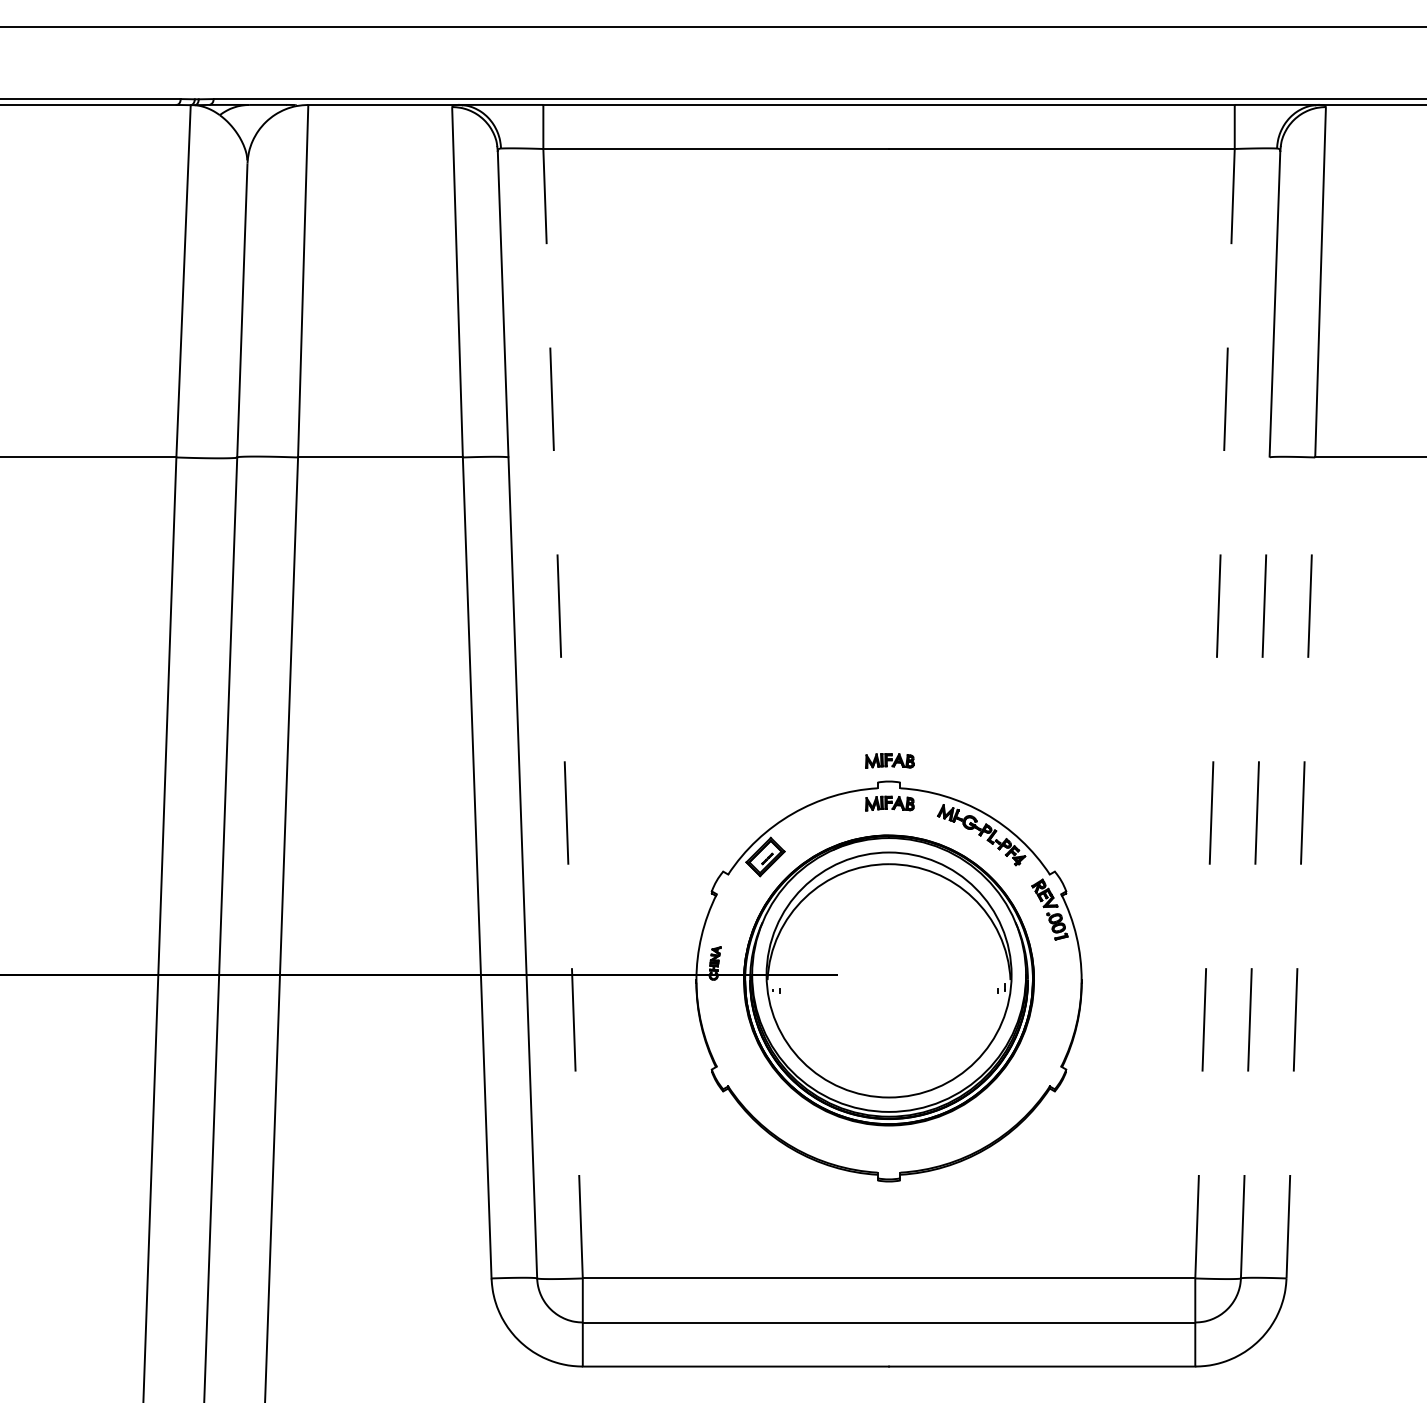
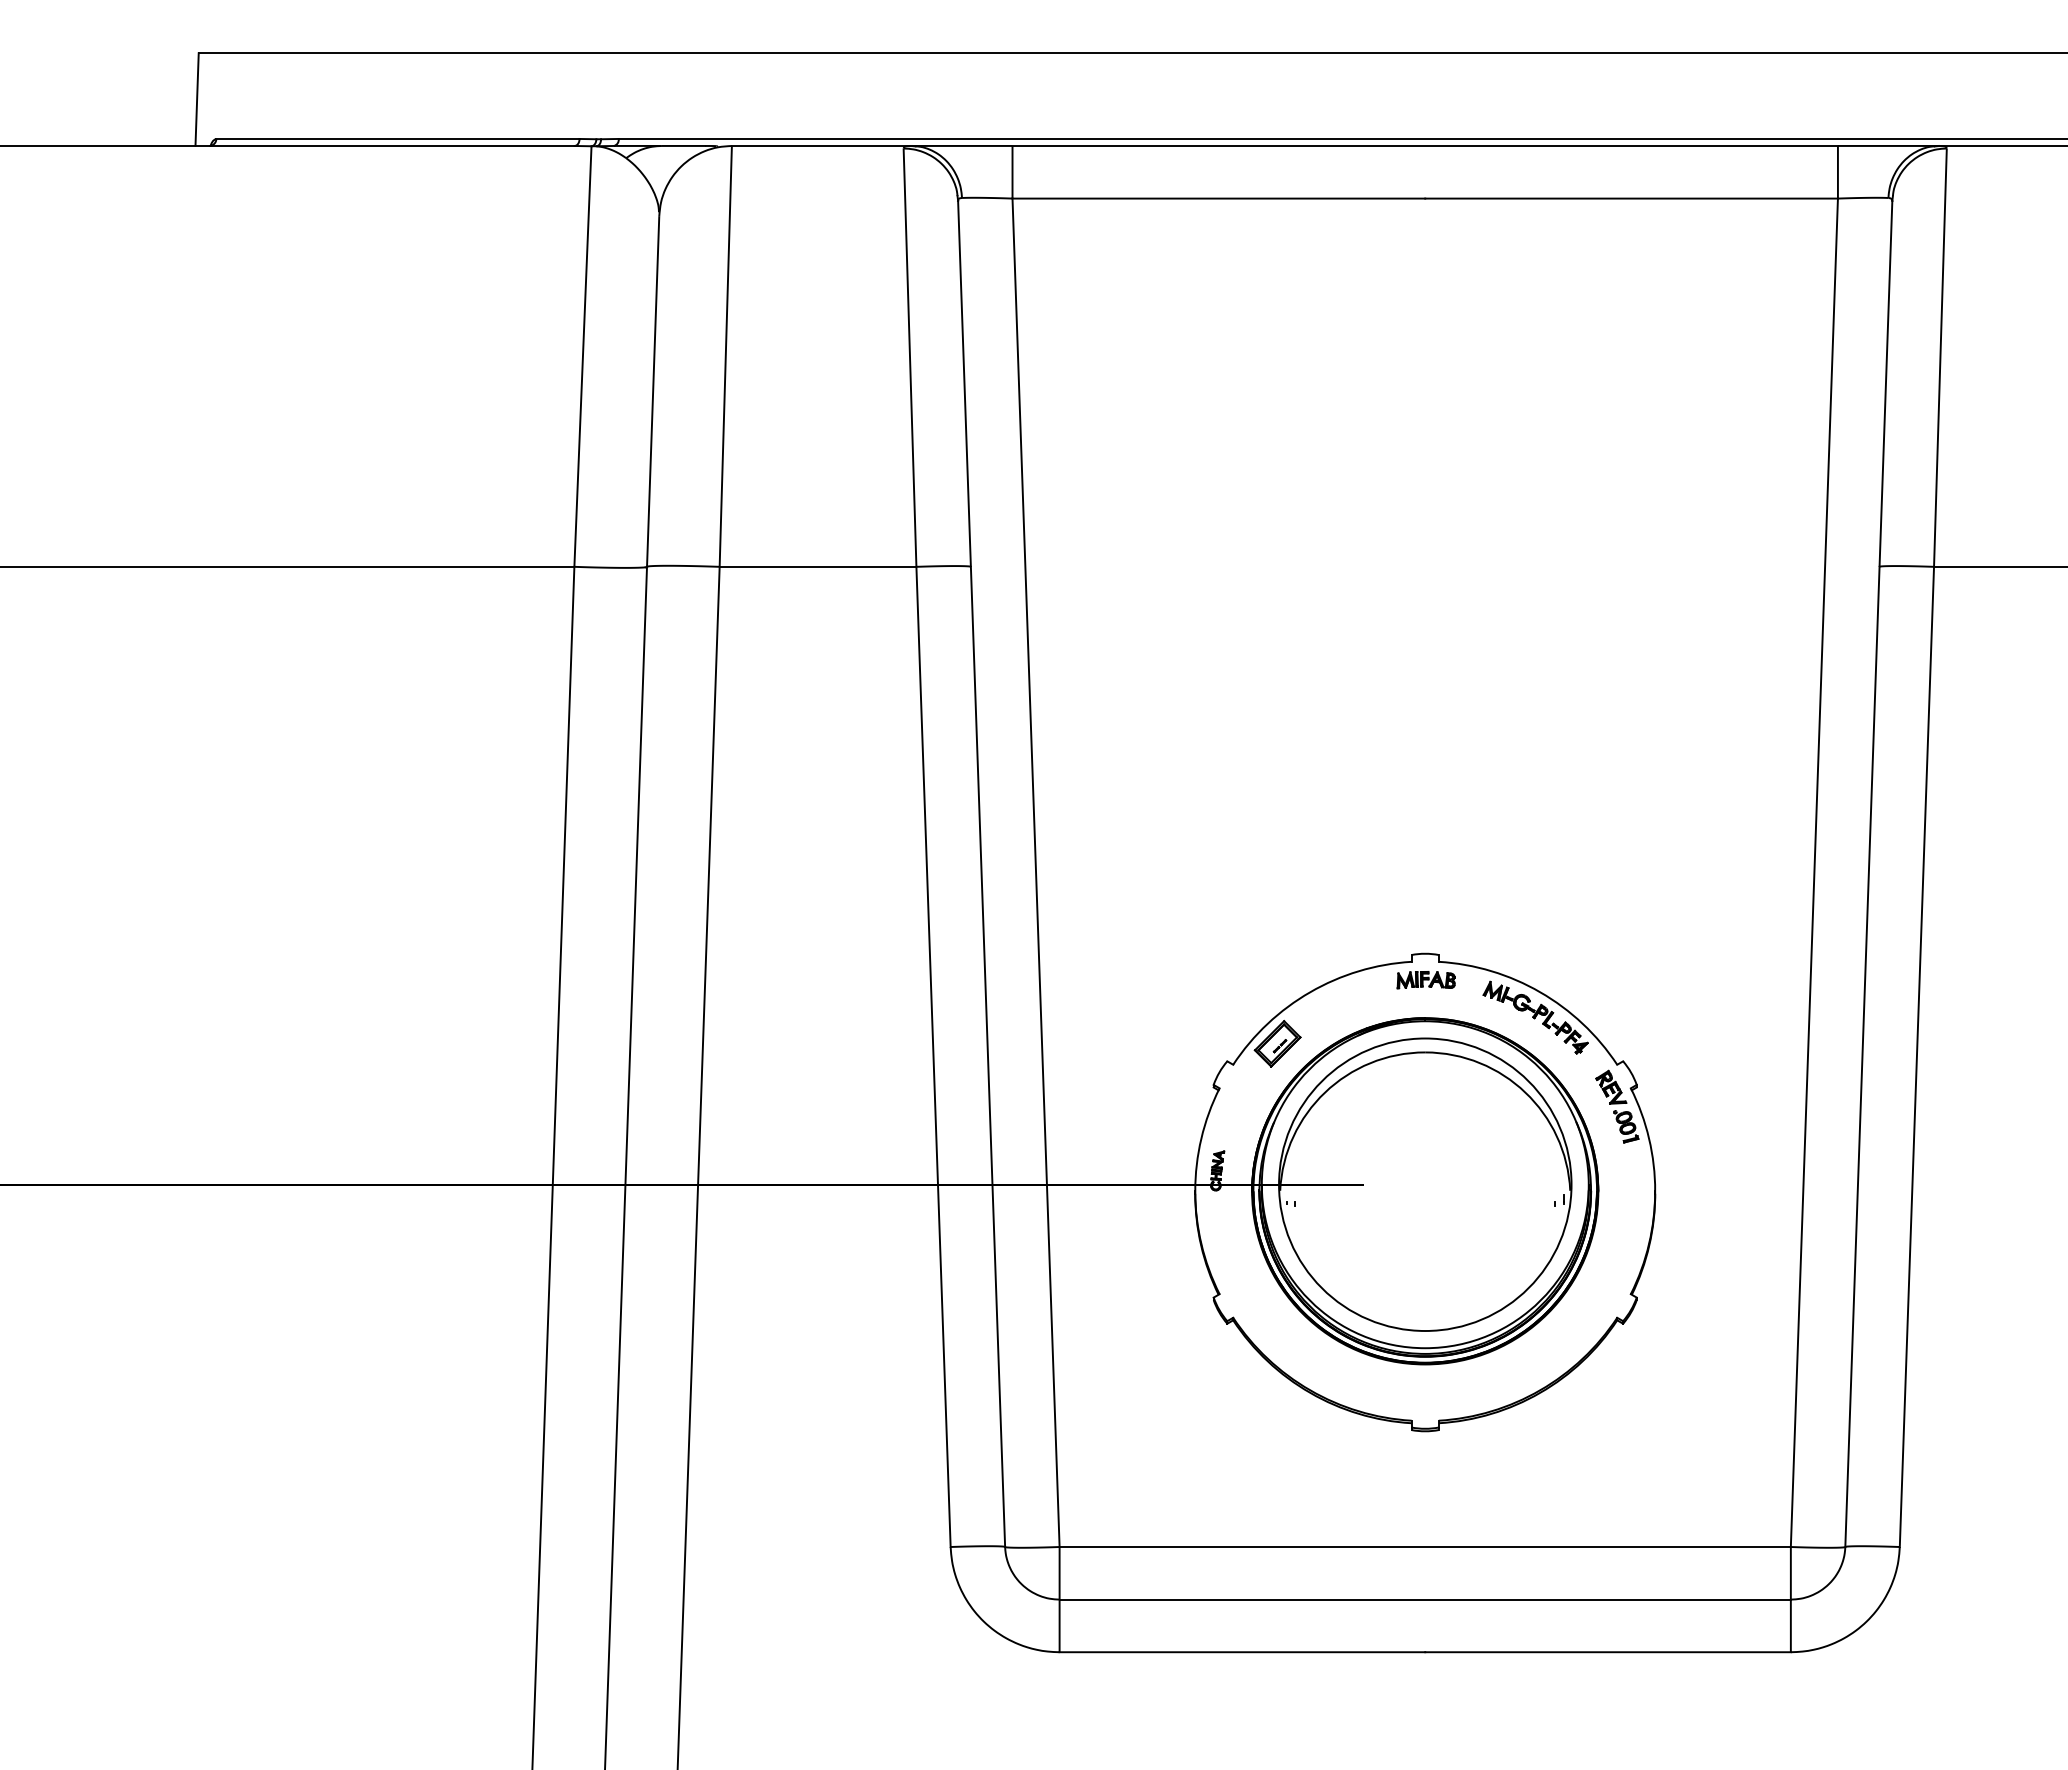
line: (563, 713) -> (1036, 872), dashed -> solid
line: (1215, 713) -> (1814, 872), dashed -> solid
part: (889, 761) -> (1425, 929), removed
line: (1255, 867) -> (1862, 1056), dashed -> solid
line: (1300, 867) -> (1916, 1056), dashed -> solid

